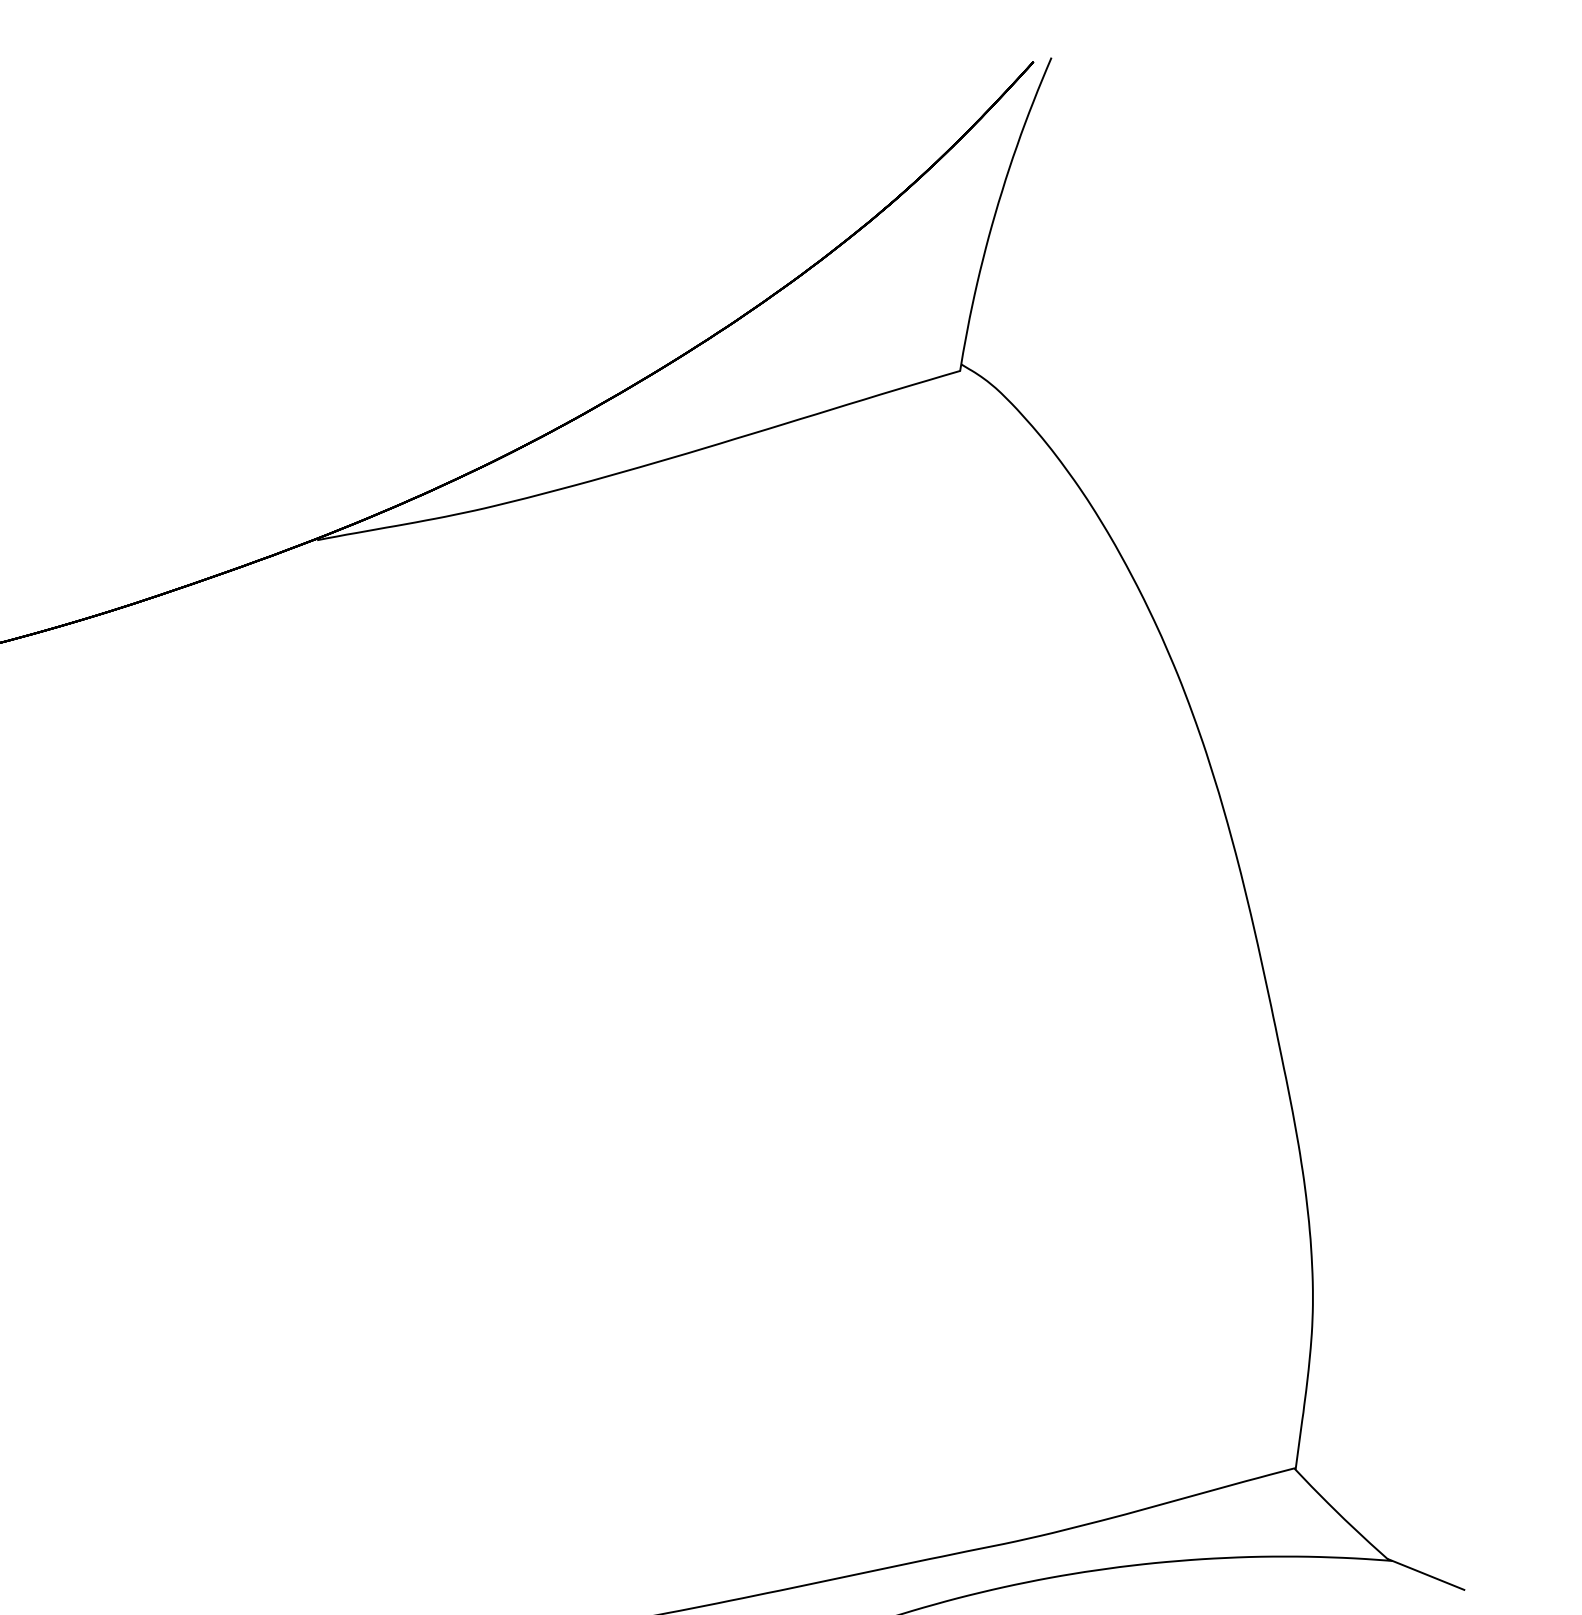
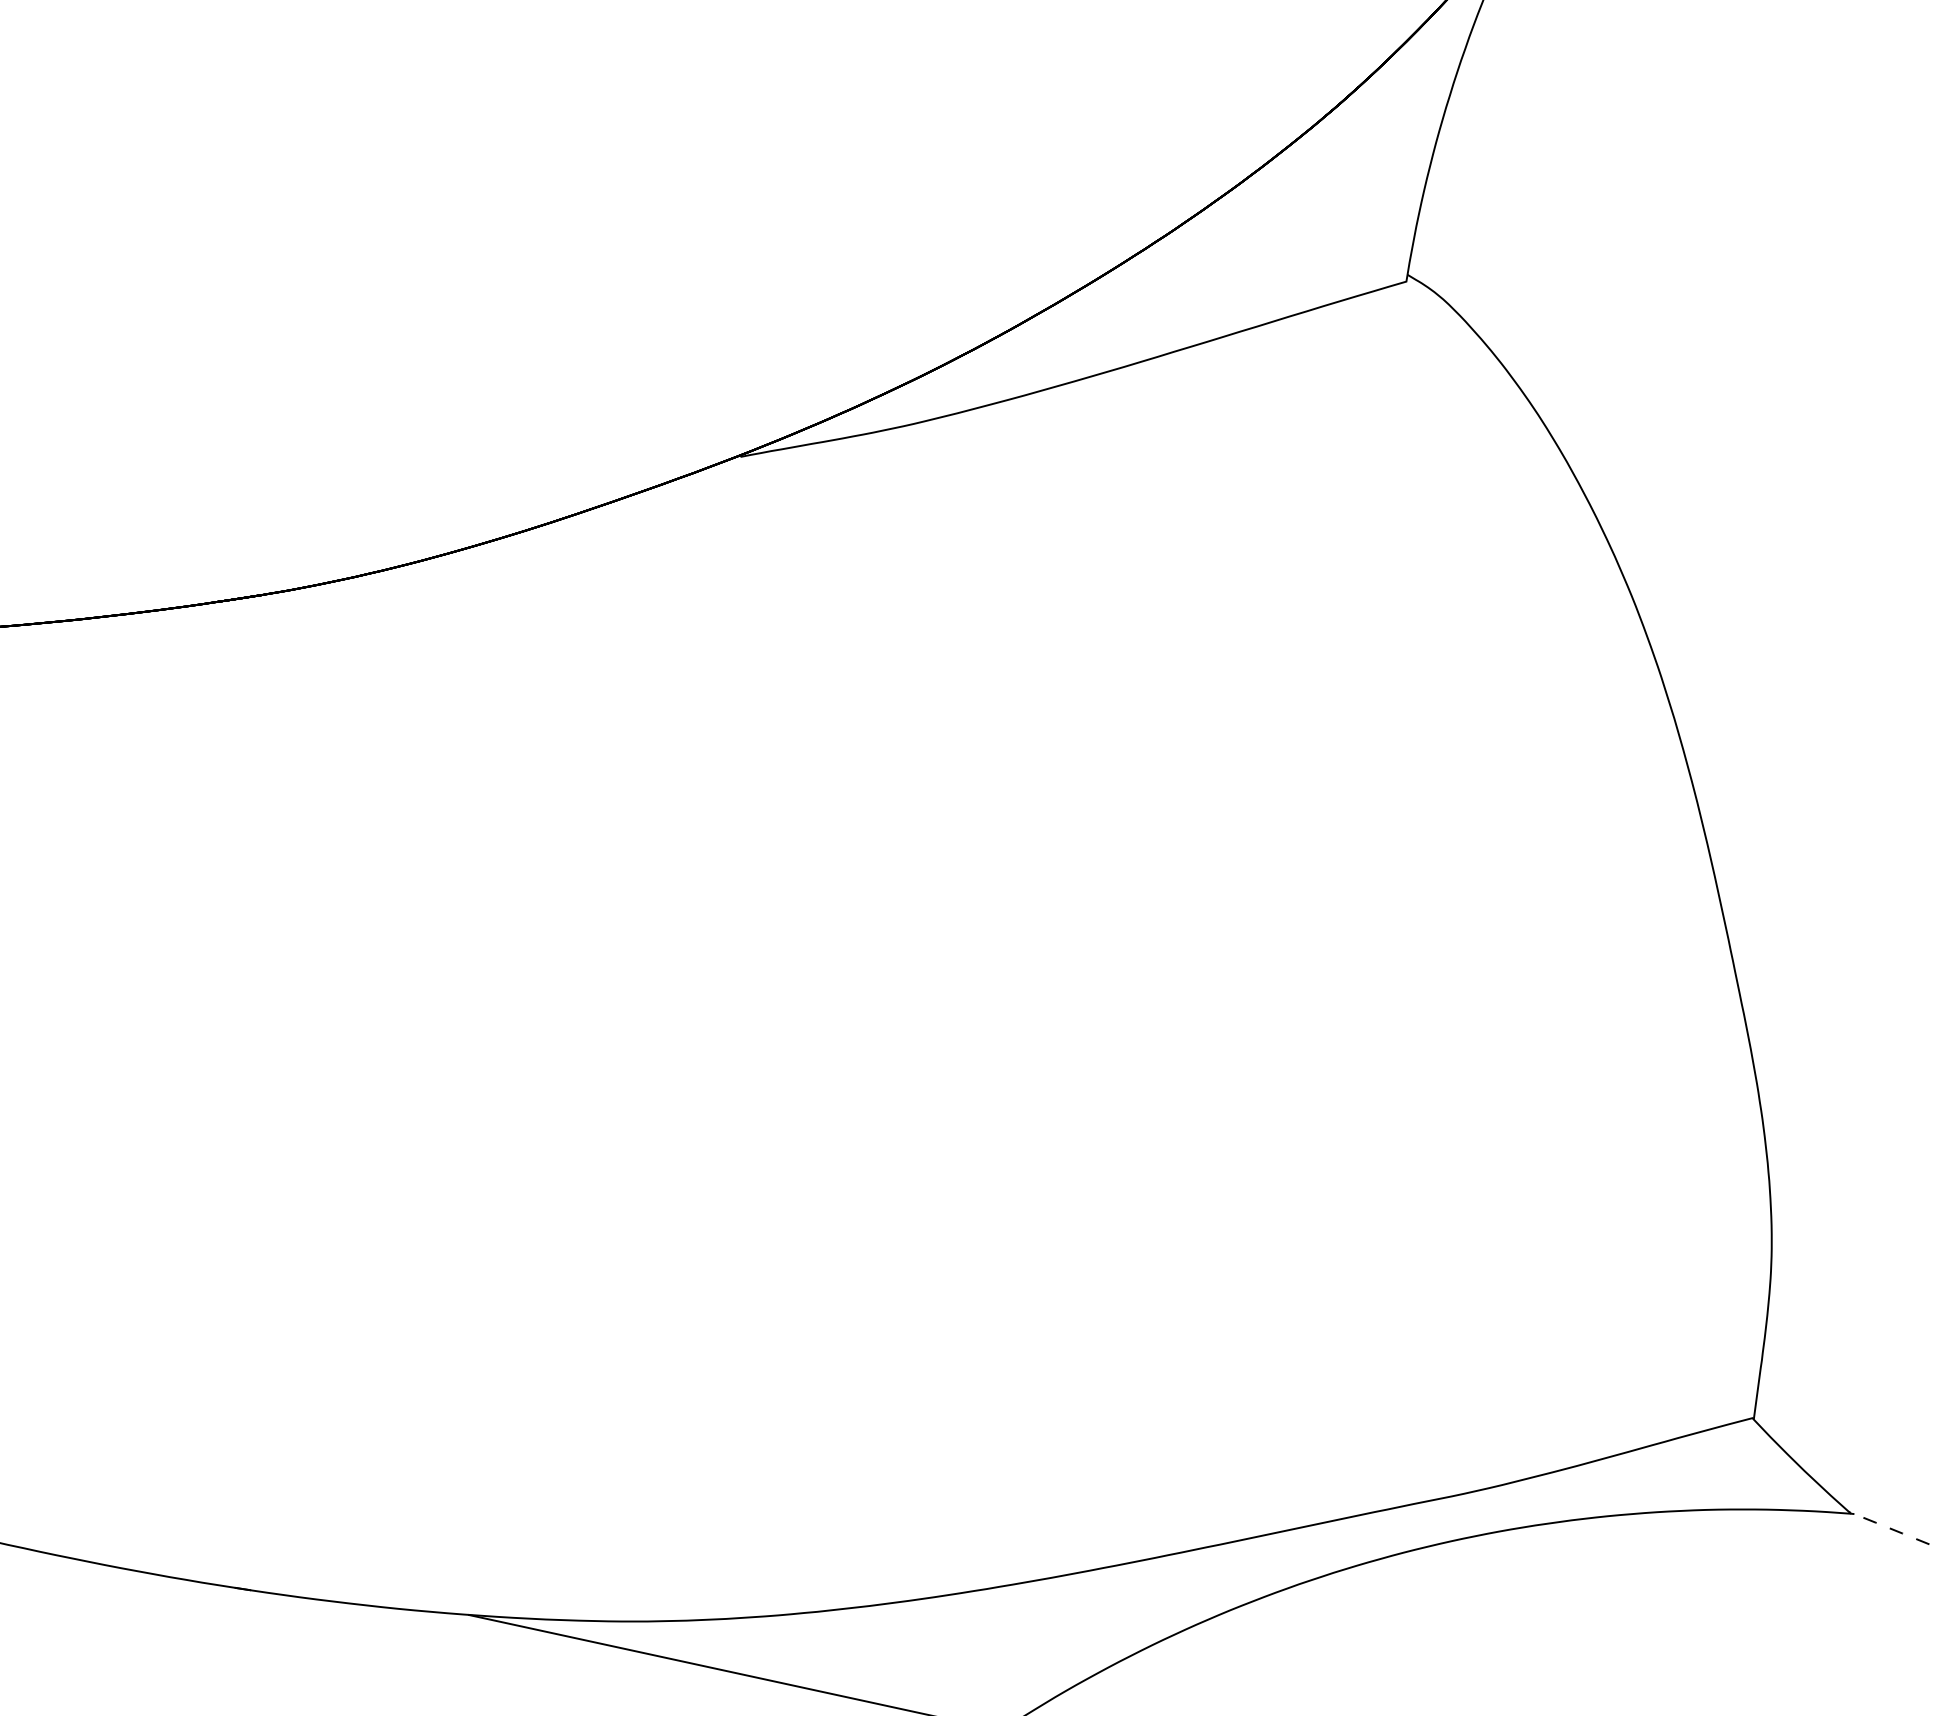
line: (1425, 1573) -> (1888, 1527), solid -> dashed

